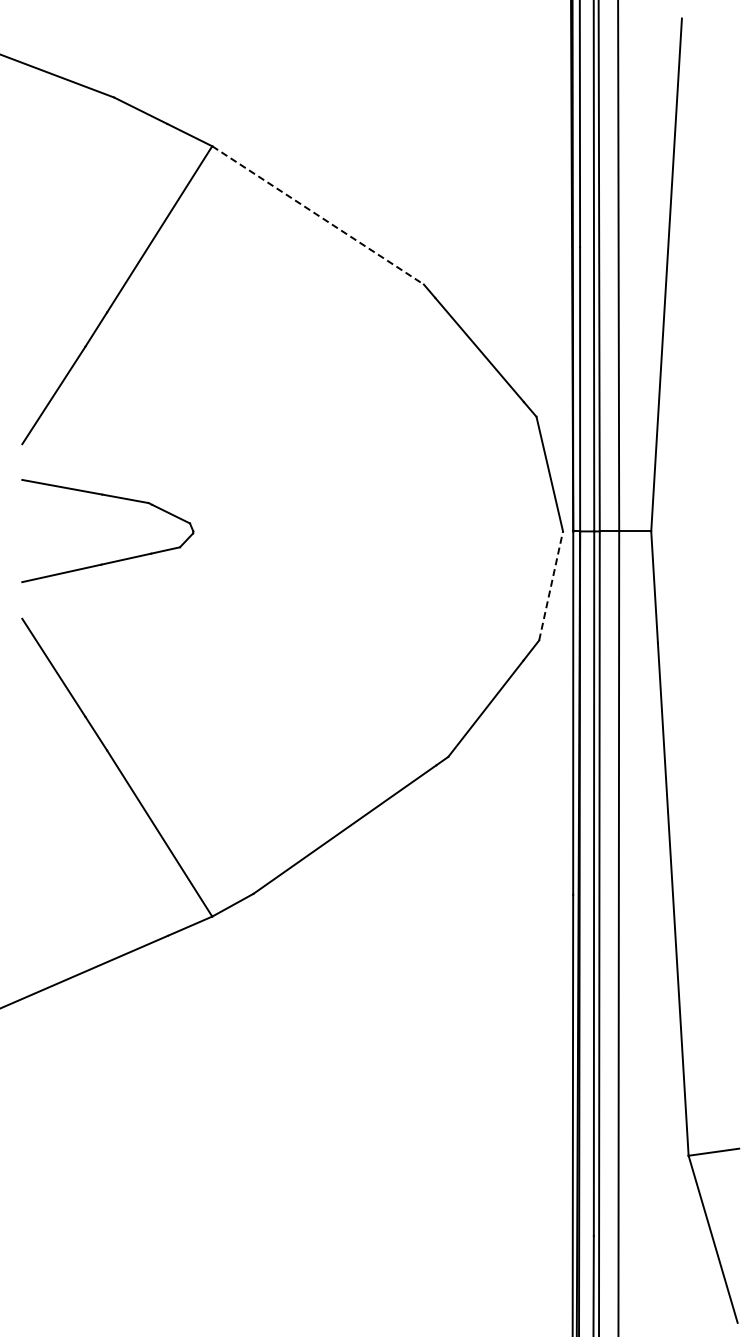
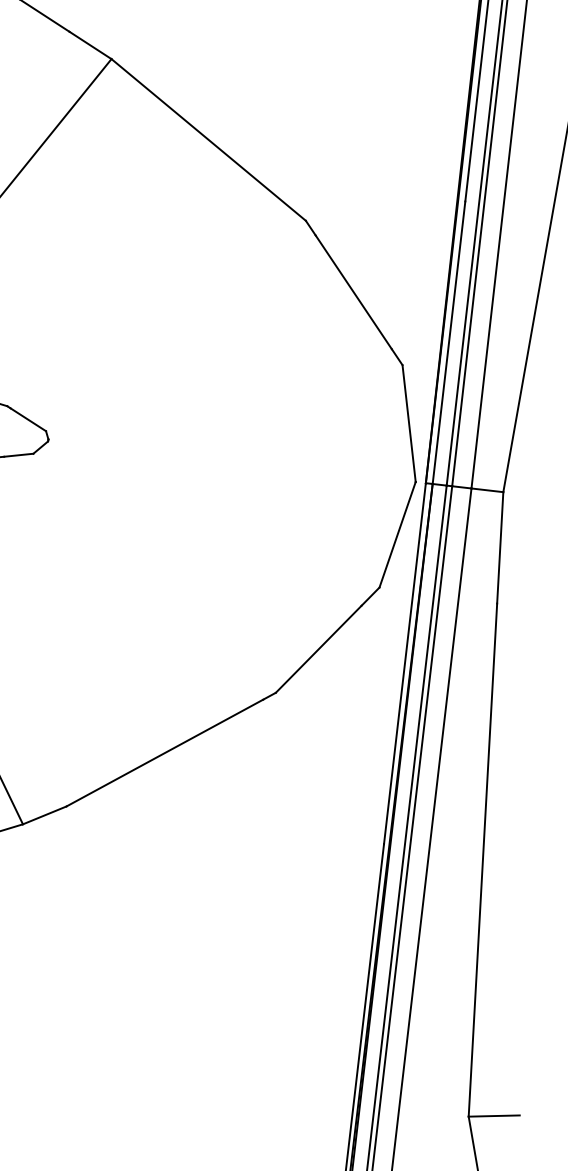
line: (318, 215) -> (209, 140), dashed -> solid
line: (551, 585) -> (398, 534), dashed -> solid

